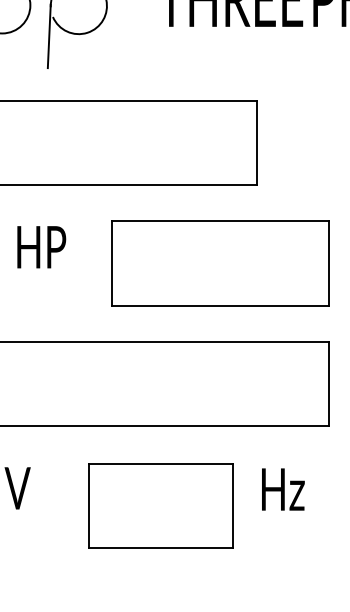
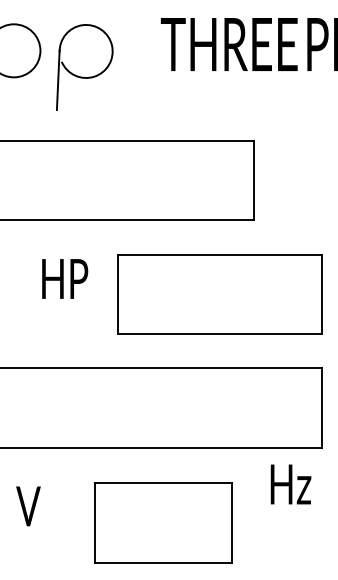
text: (42, 246) -> (65, 278), moved
text: (282, 489) -> (290, 484), moved

